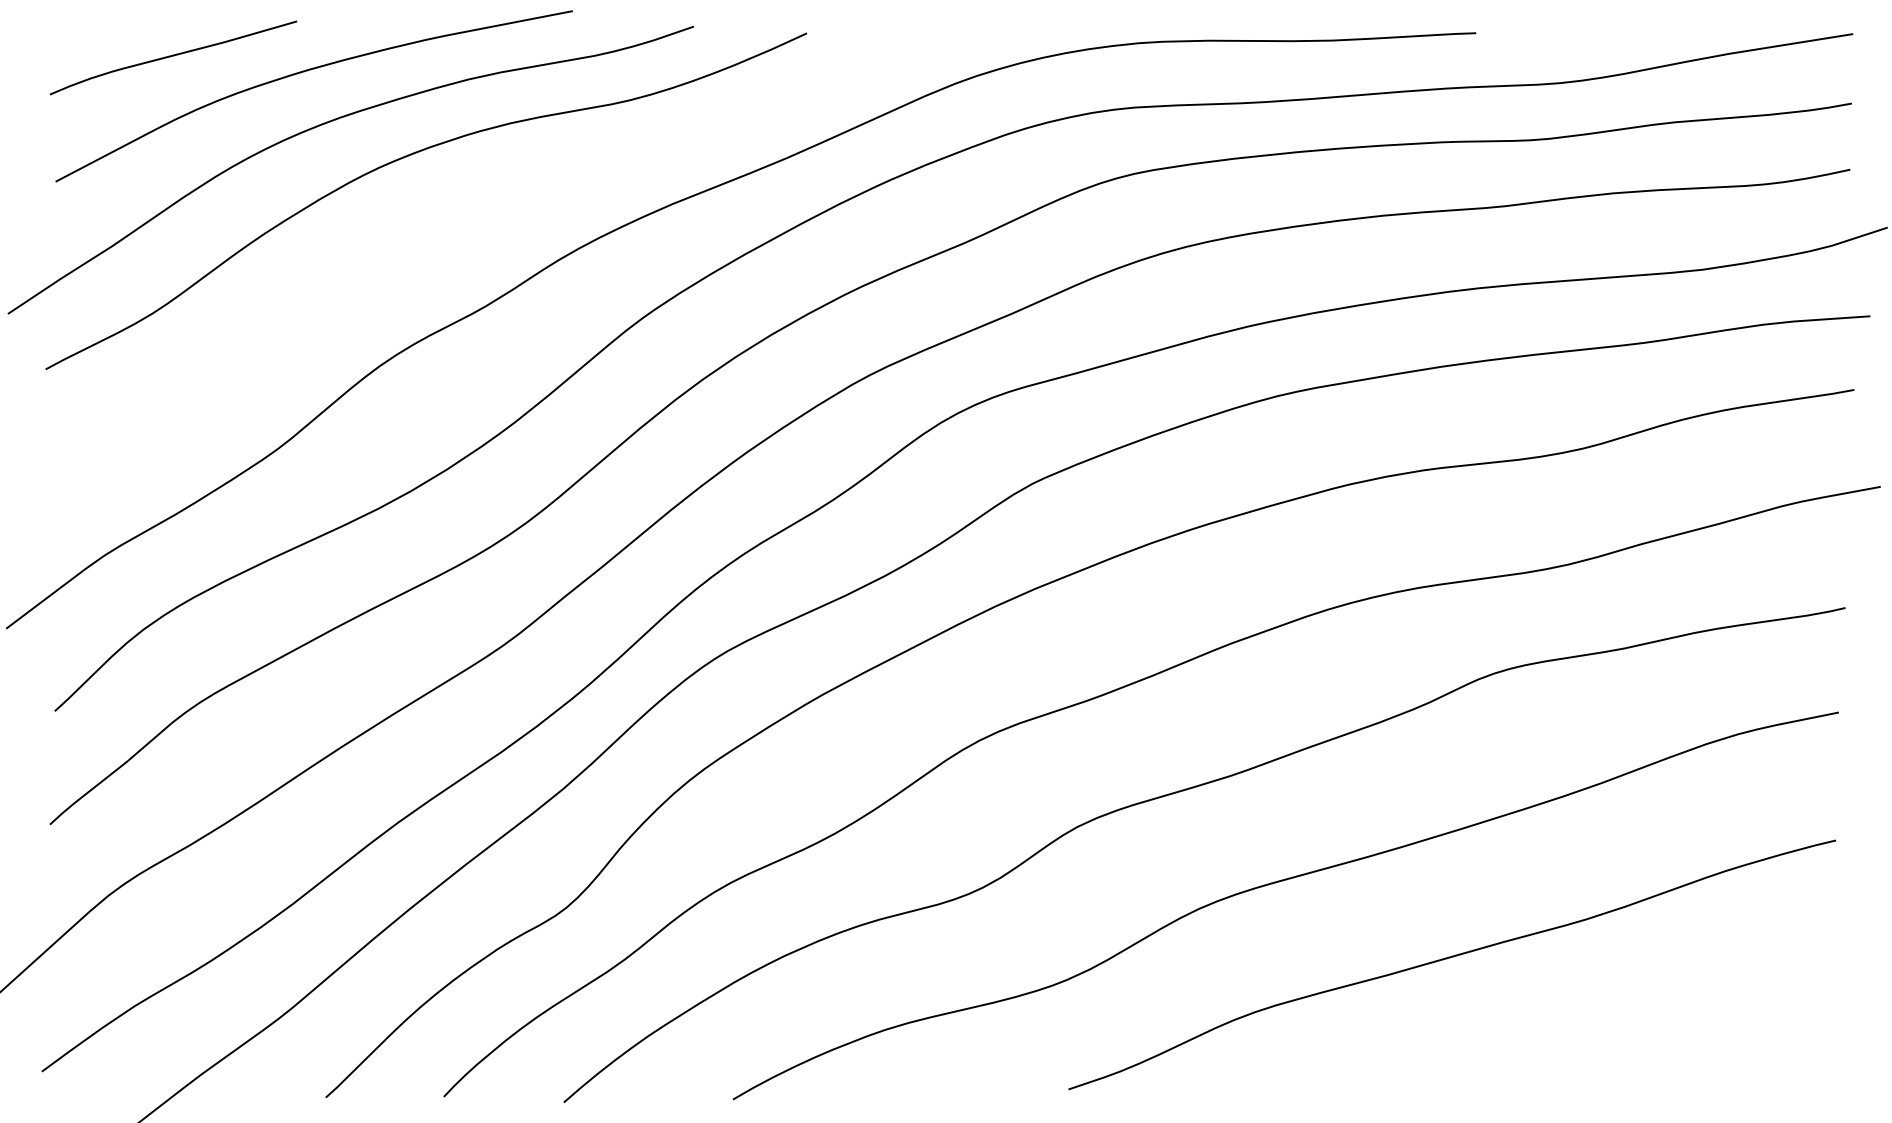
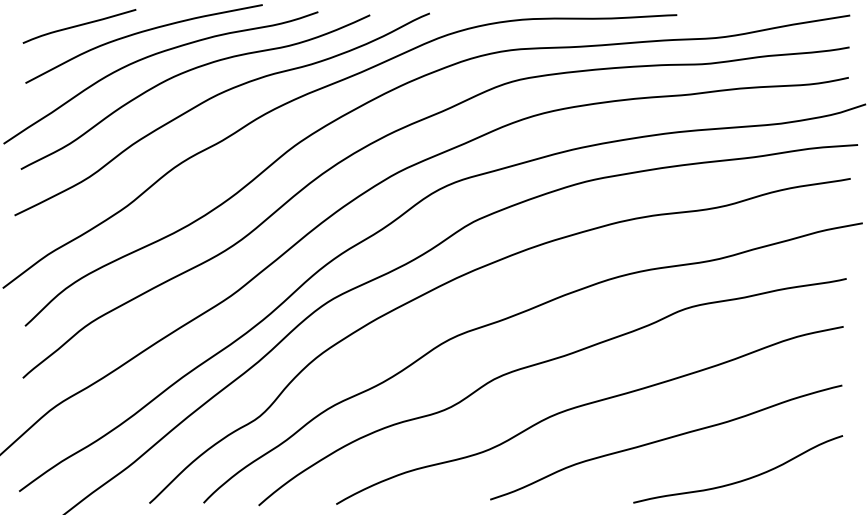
curve: (463, 214) -> (212, 98), added
curve: (1618, 1045) -> (742, 479), added

